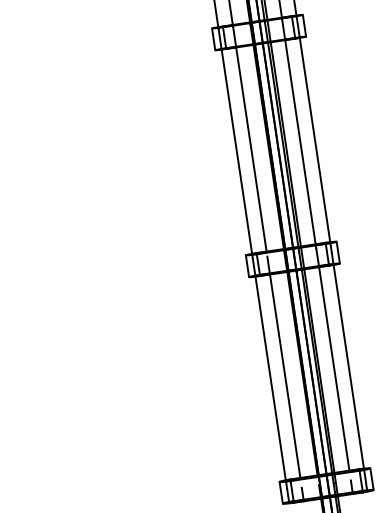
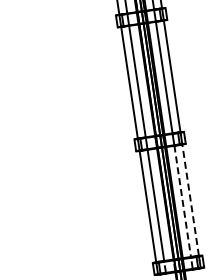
line: (348, 365) -> (190, 199), solid -> dashed
line: (333, 369) -> (182, 201), solid -> dashed

